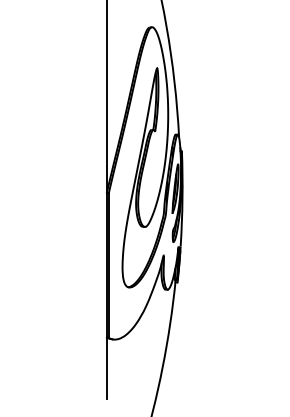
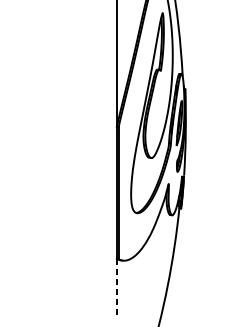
line: (106, 368) -> (116, 287), solid -> dashed

